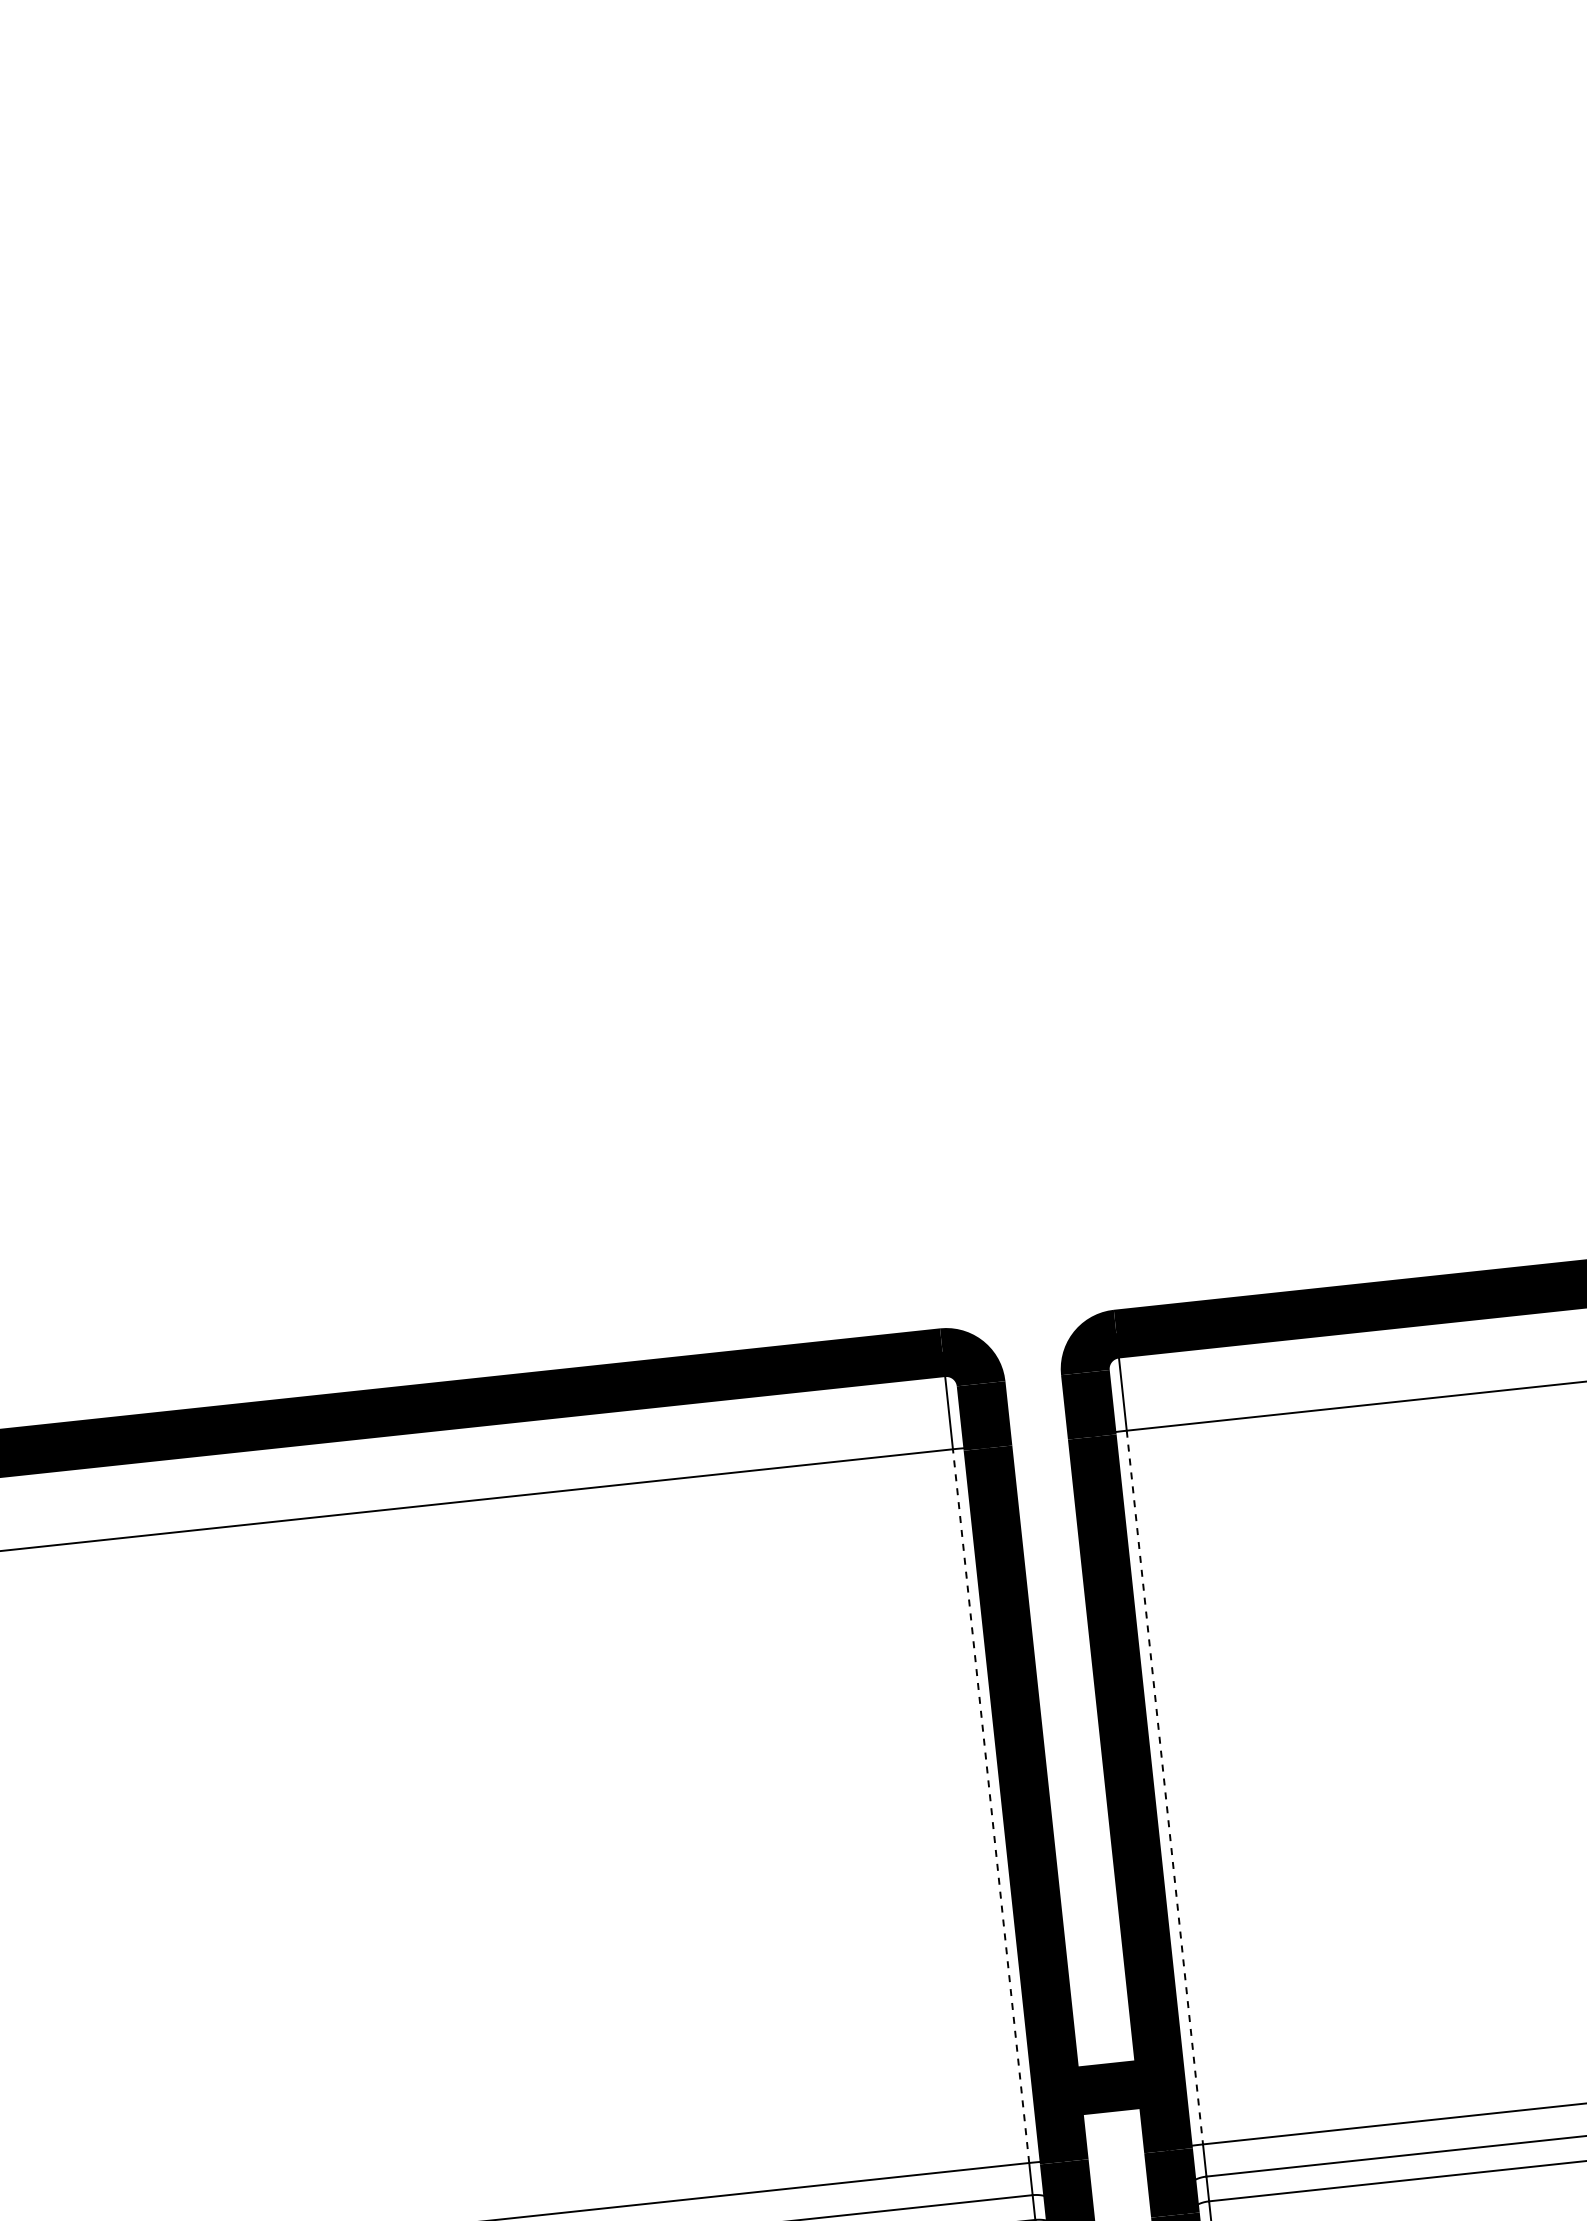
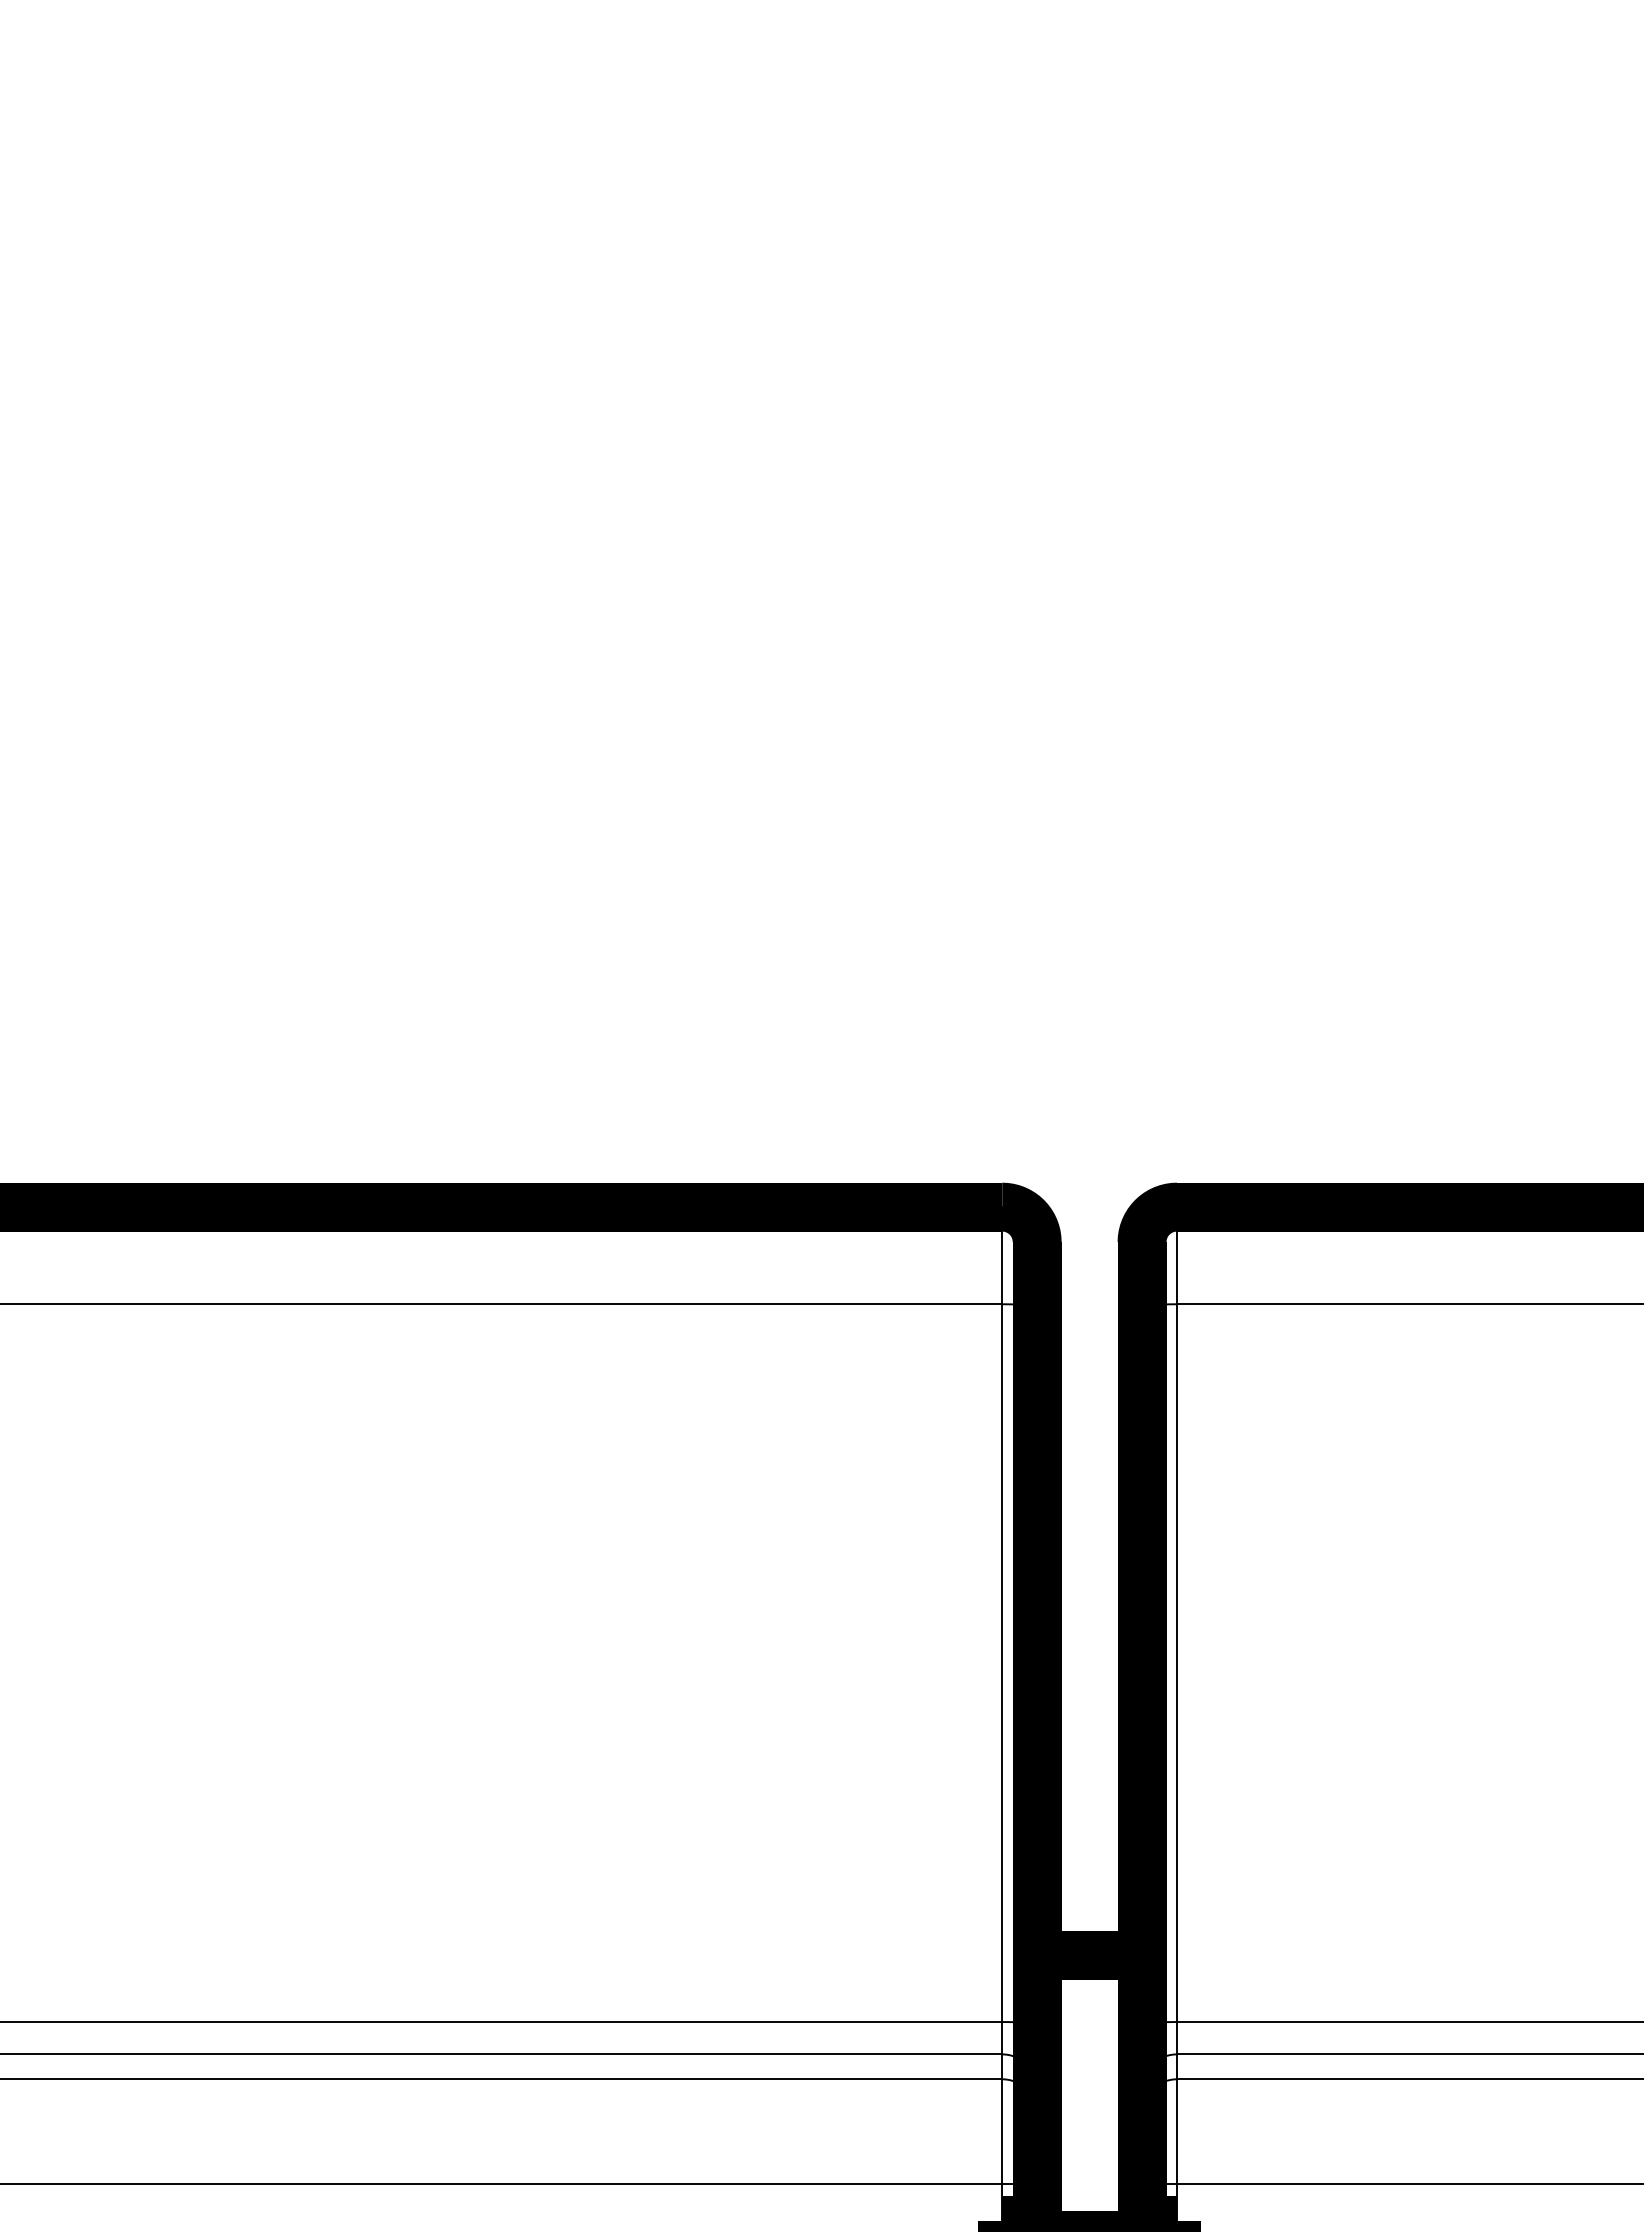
line: (1165, 1787) -> (1177, 1663), dashed -> solid
line: (991, 1806) -> (1002, 1663), dashed -> solid

